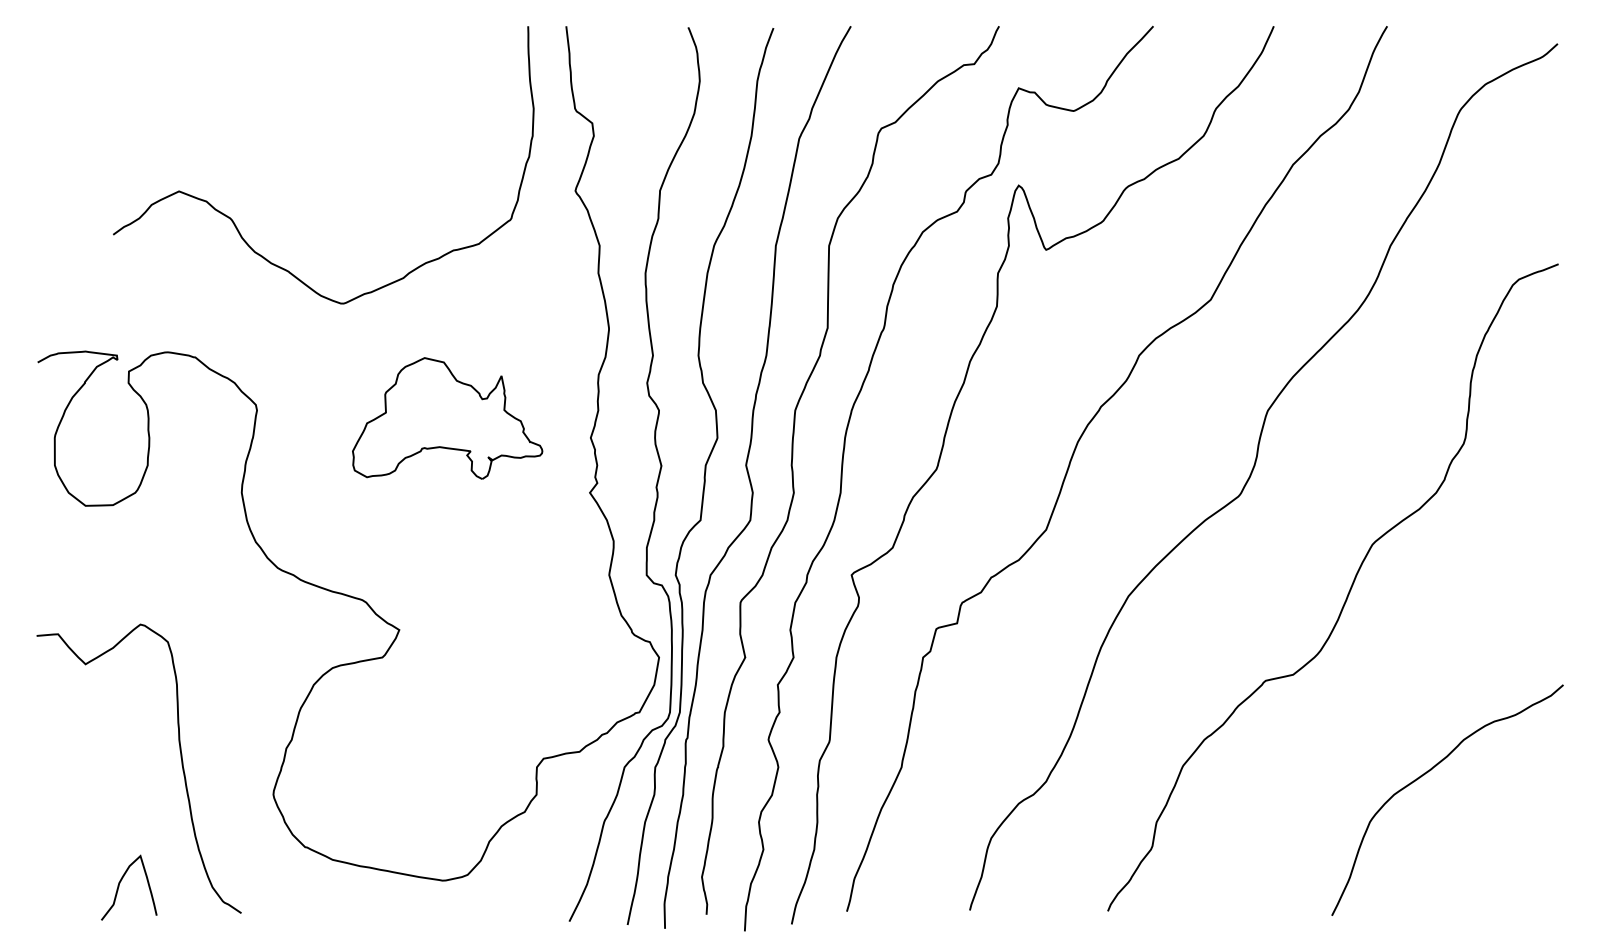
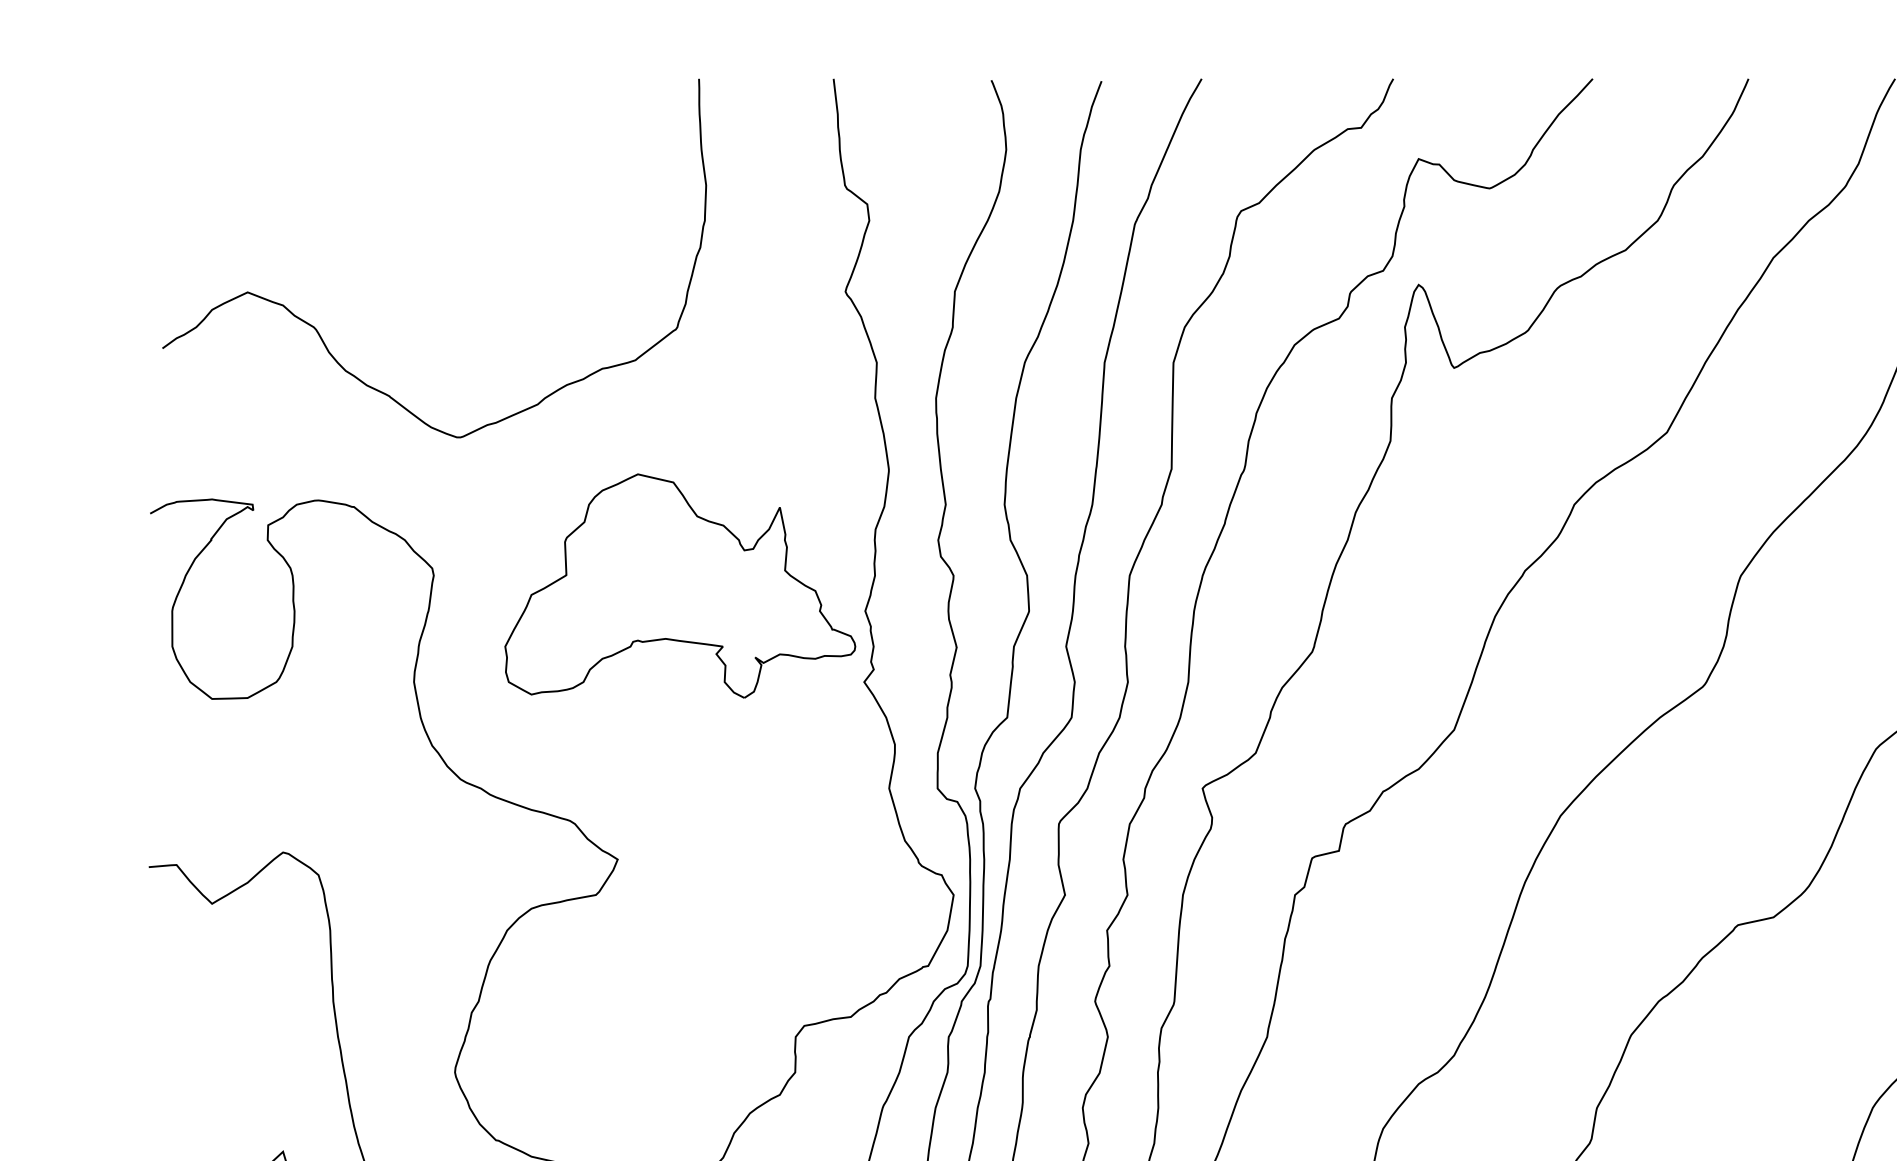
curve: (235, 223) -> (320, 333), moved
part: (447, 418) -> (680, 586), size x1.43

